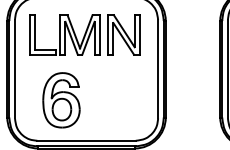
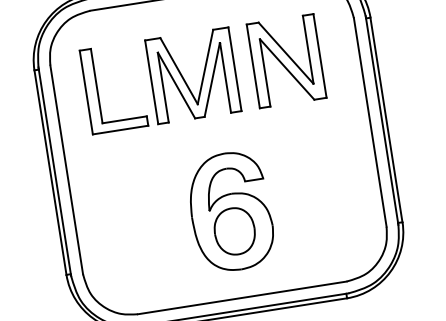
part: (61, 100) -> (230, 212), moved

